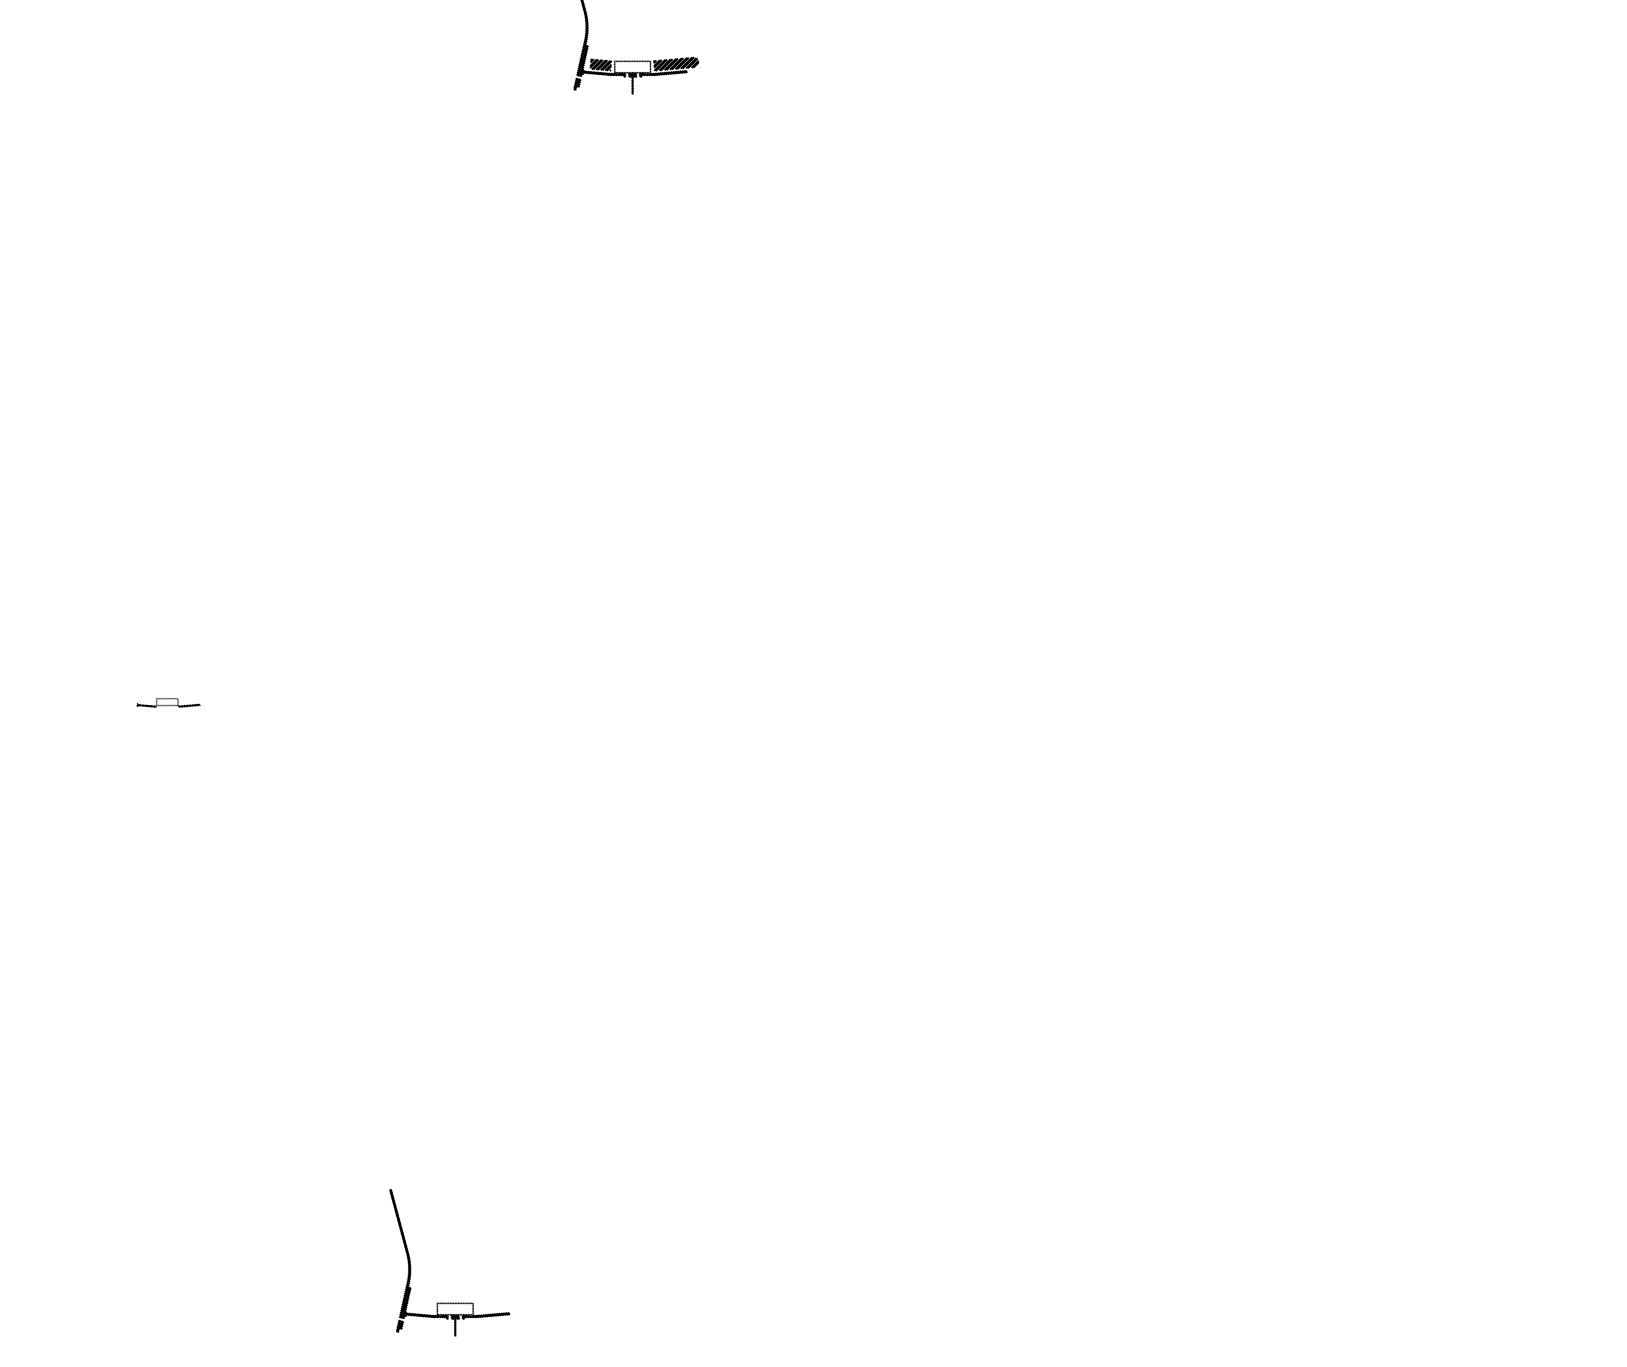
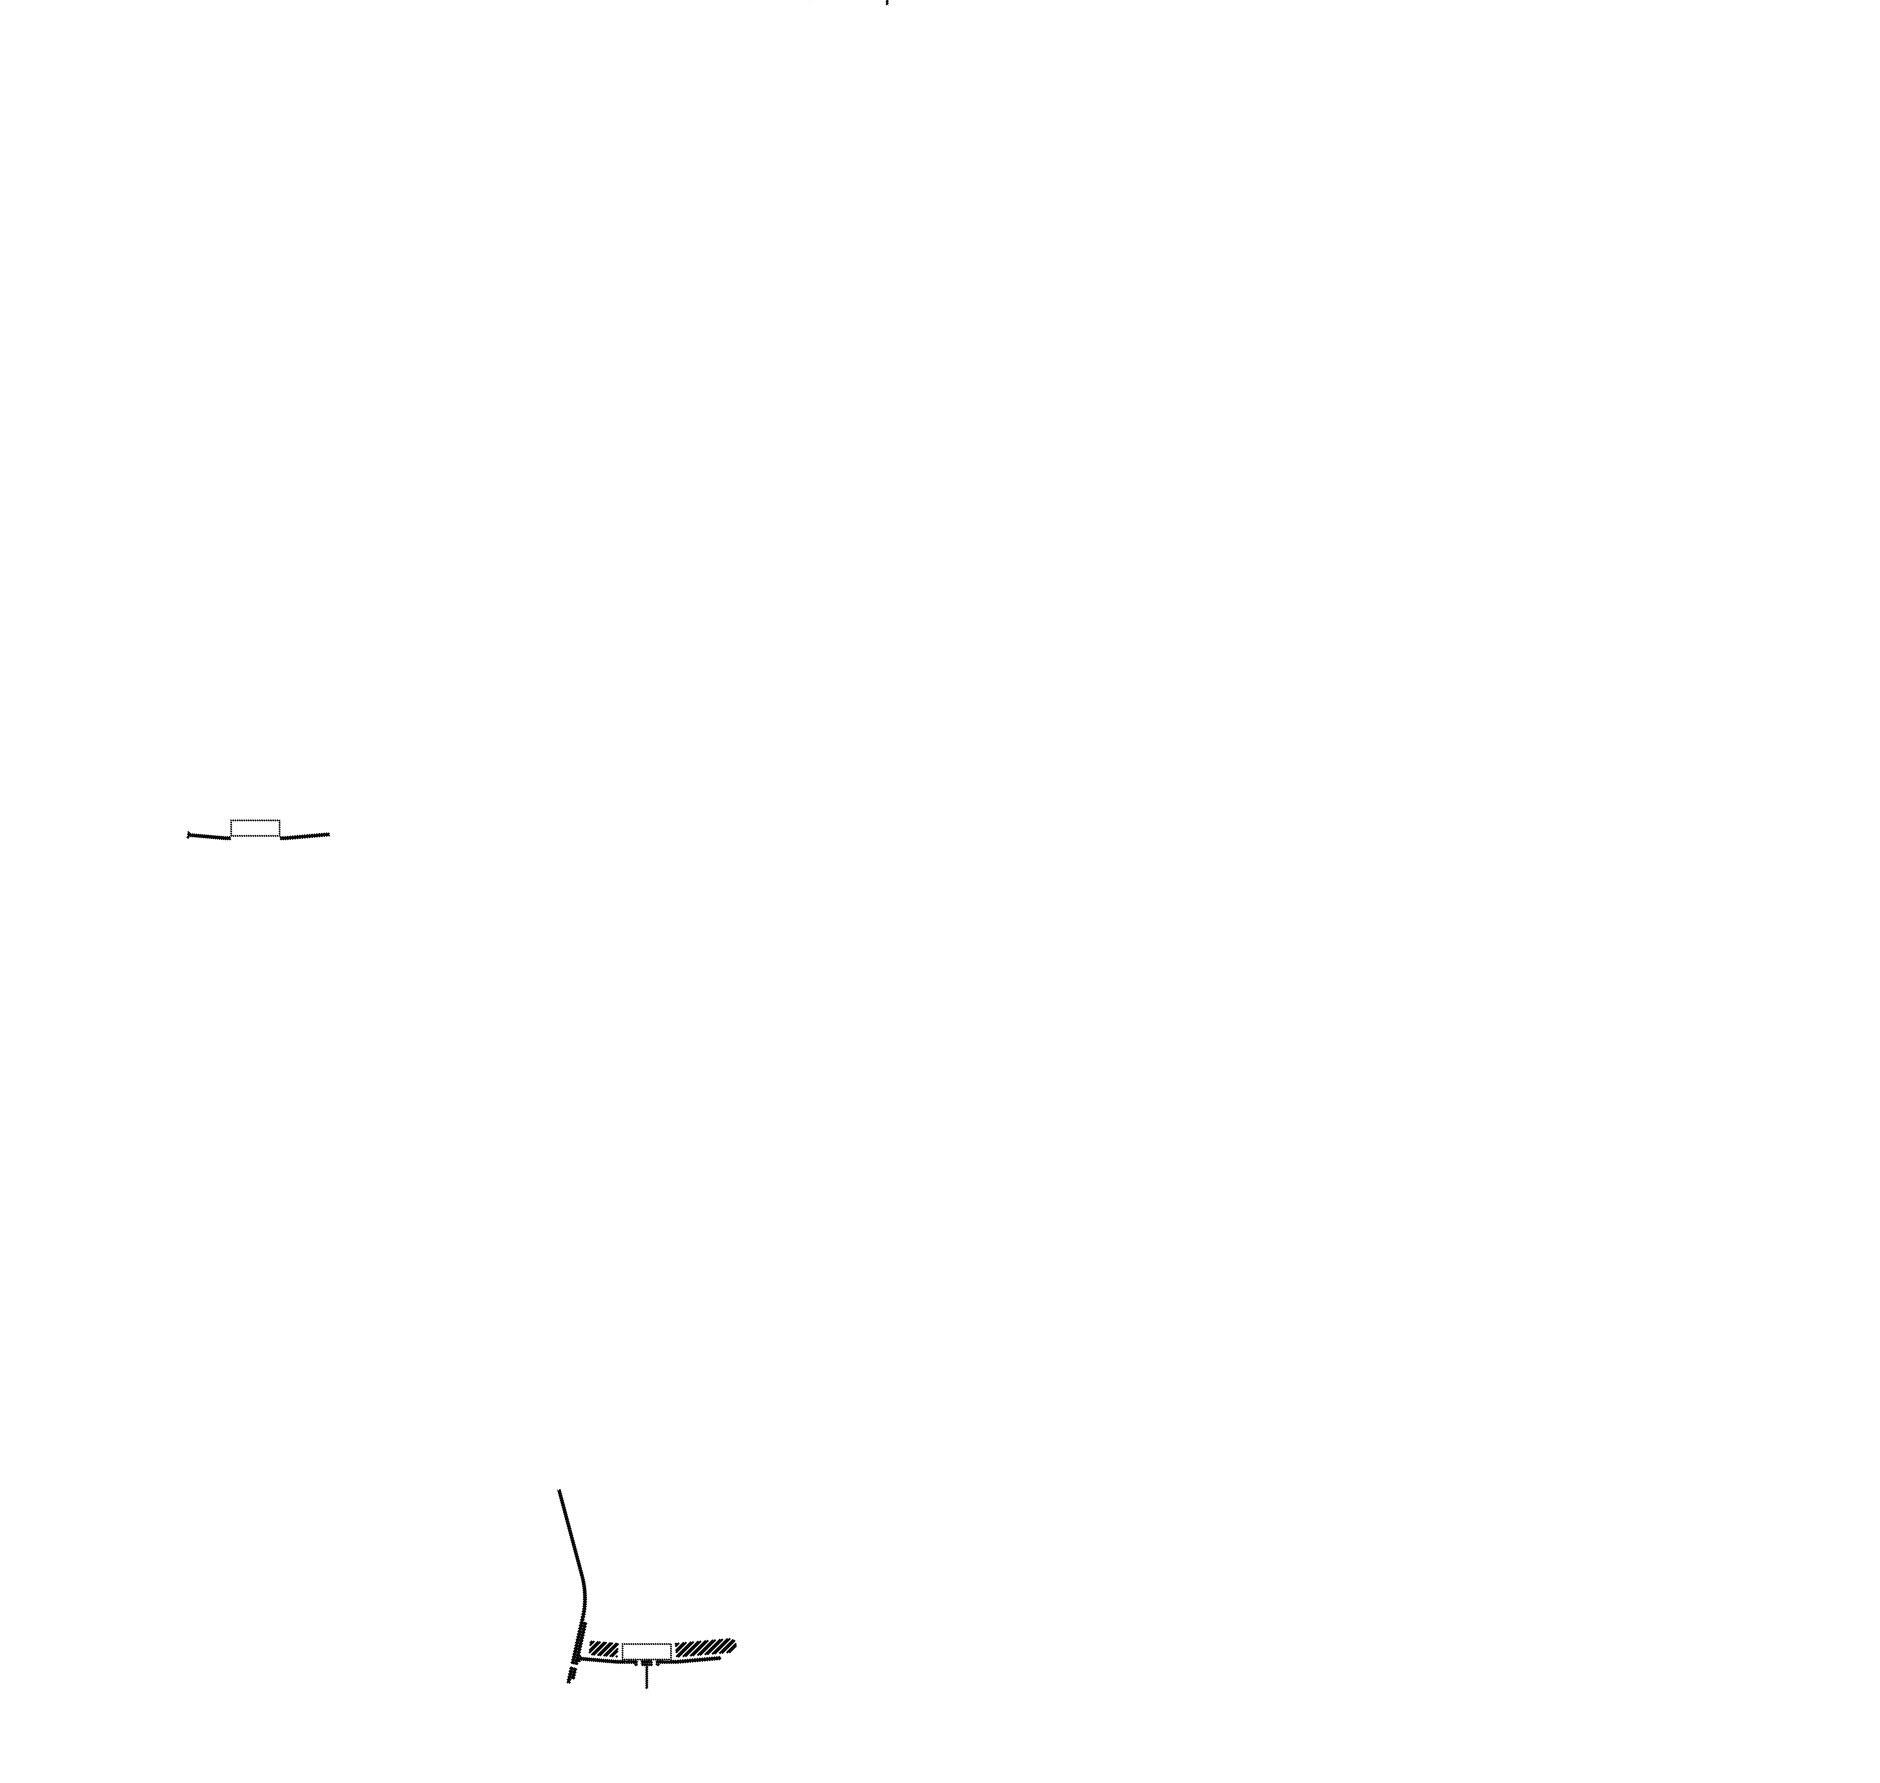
part: (168, 702) -> (258, 829), size x1.67
hatch: (498, 1306) -> (705, 1648), added
hatch: (423, 1307) -> (603, 1649), added

